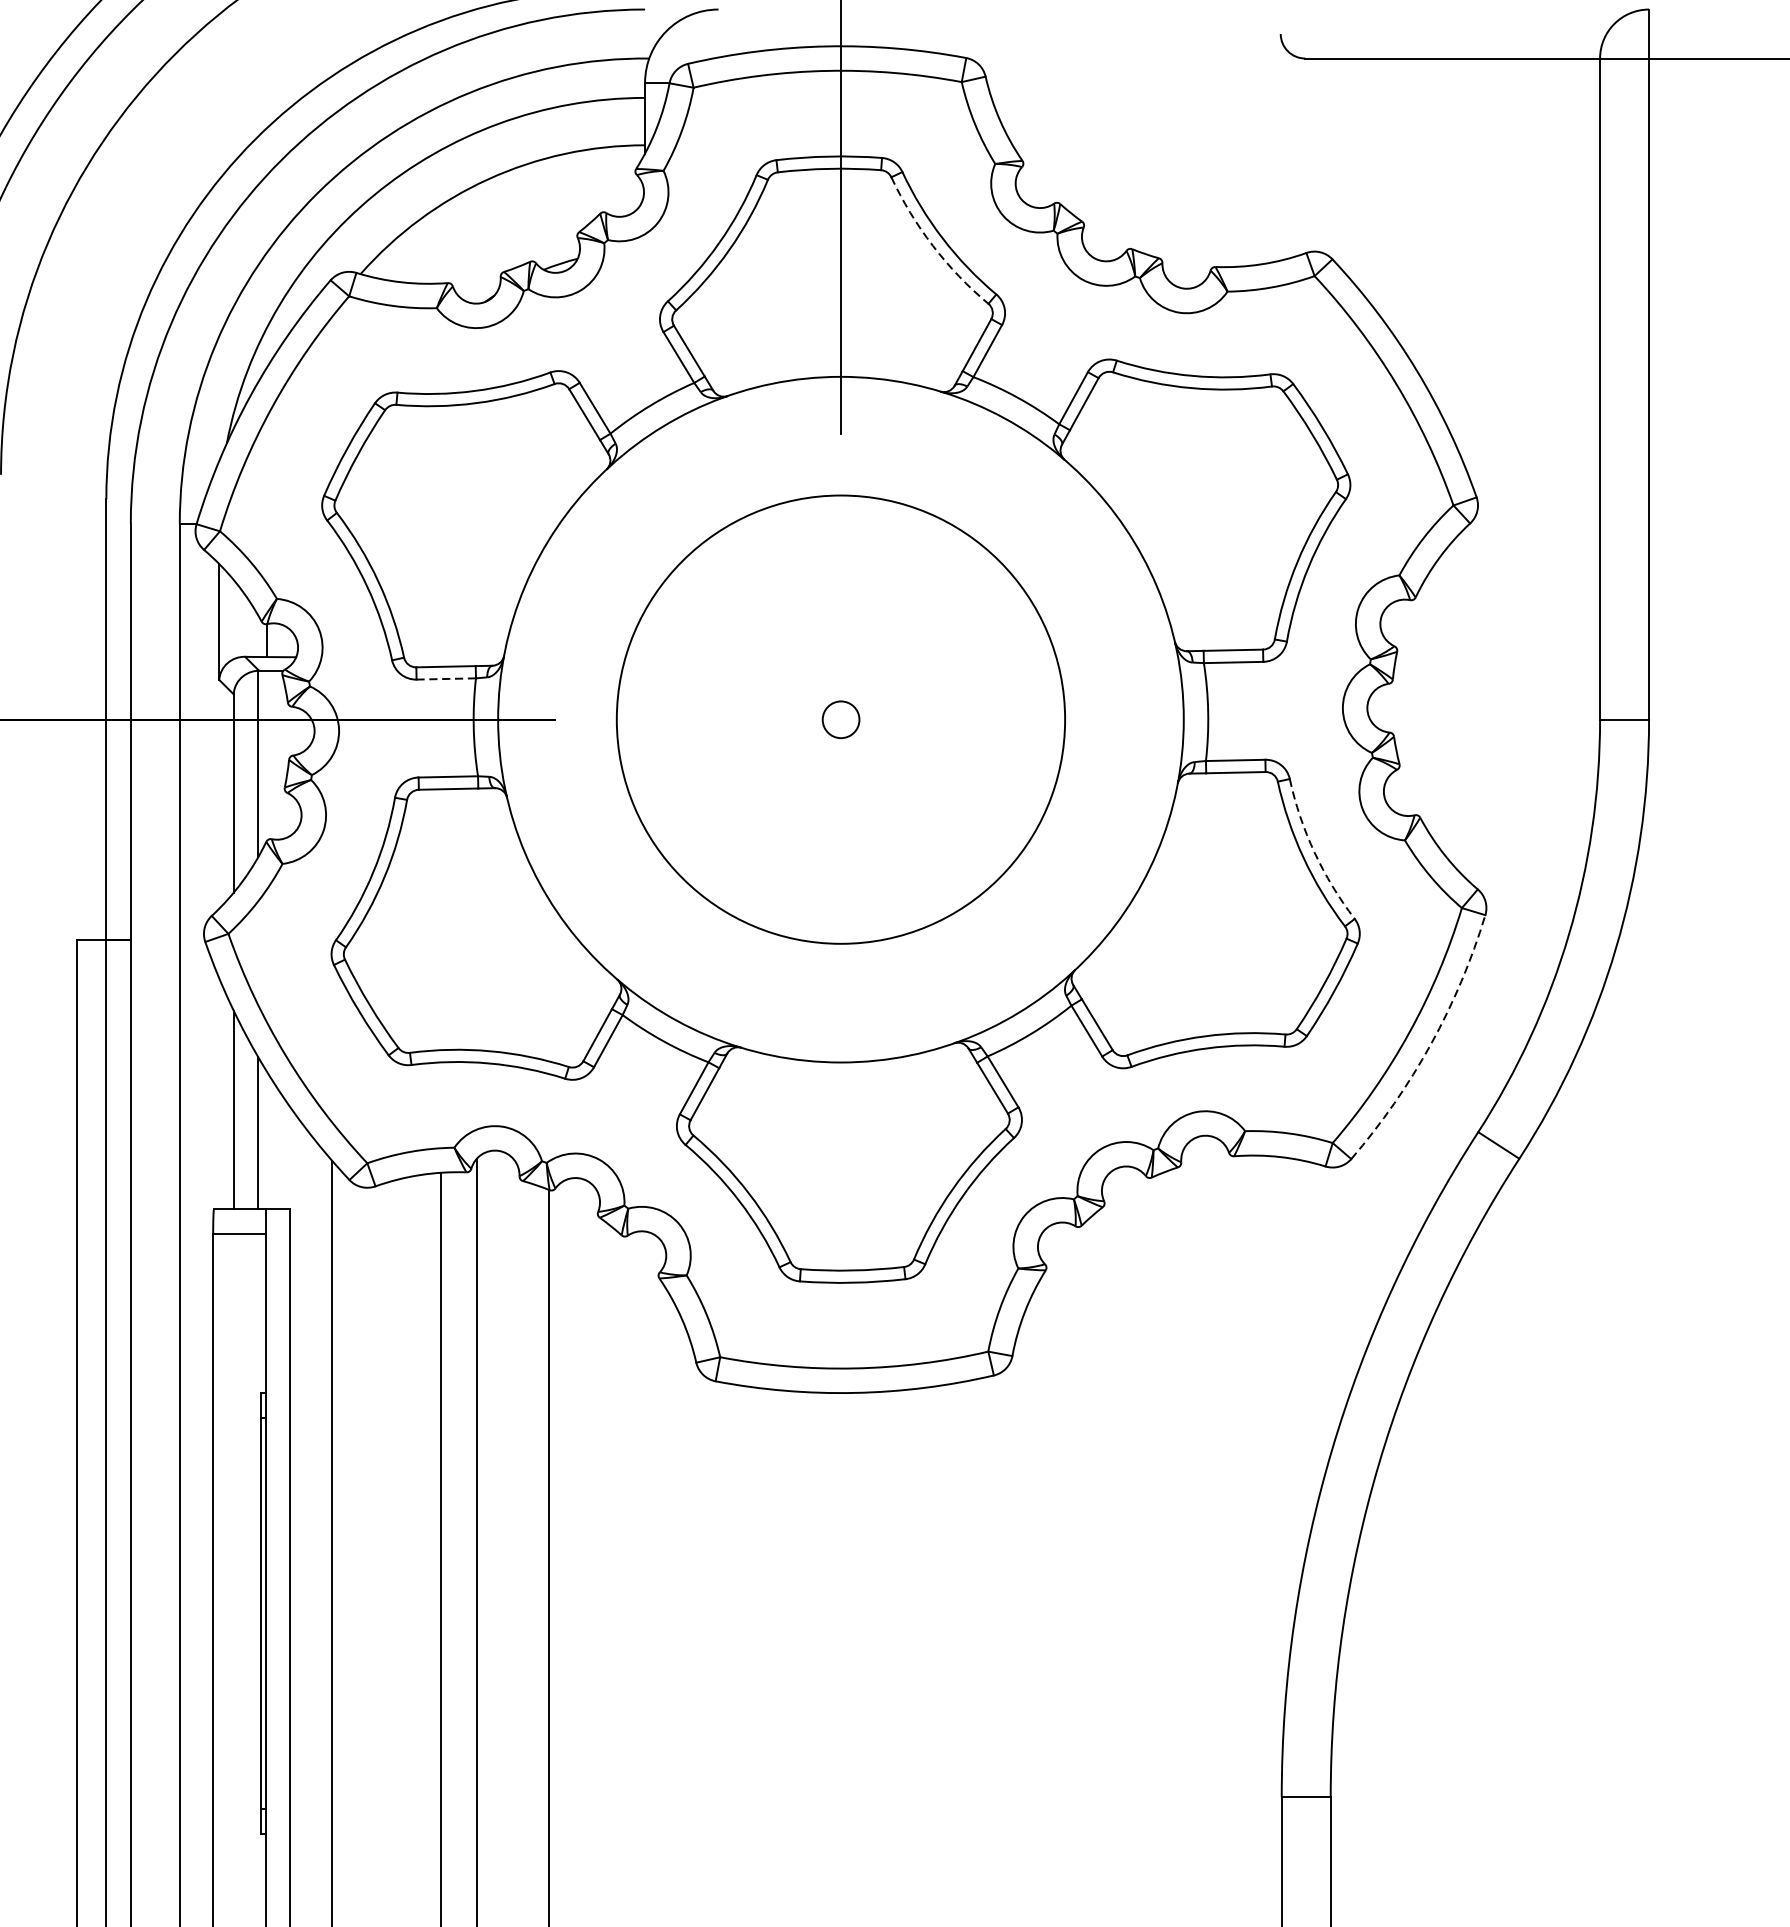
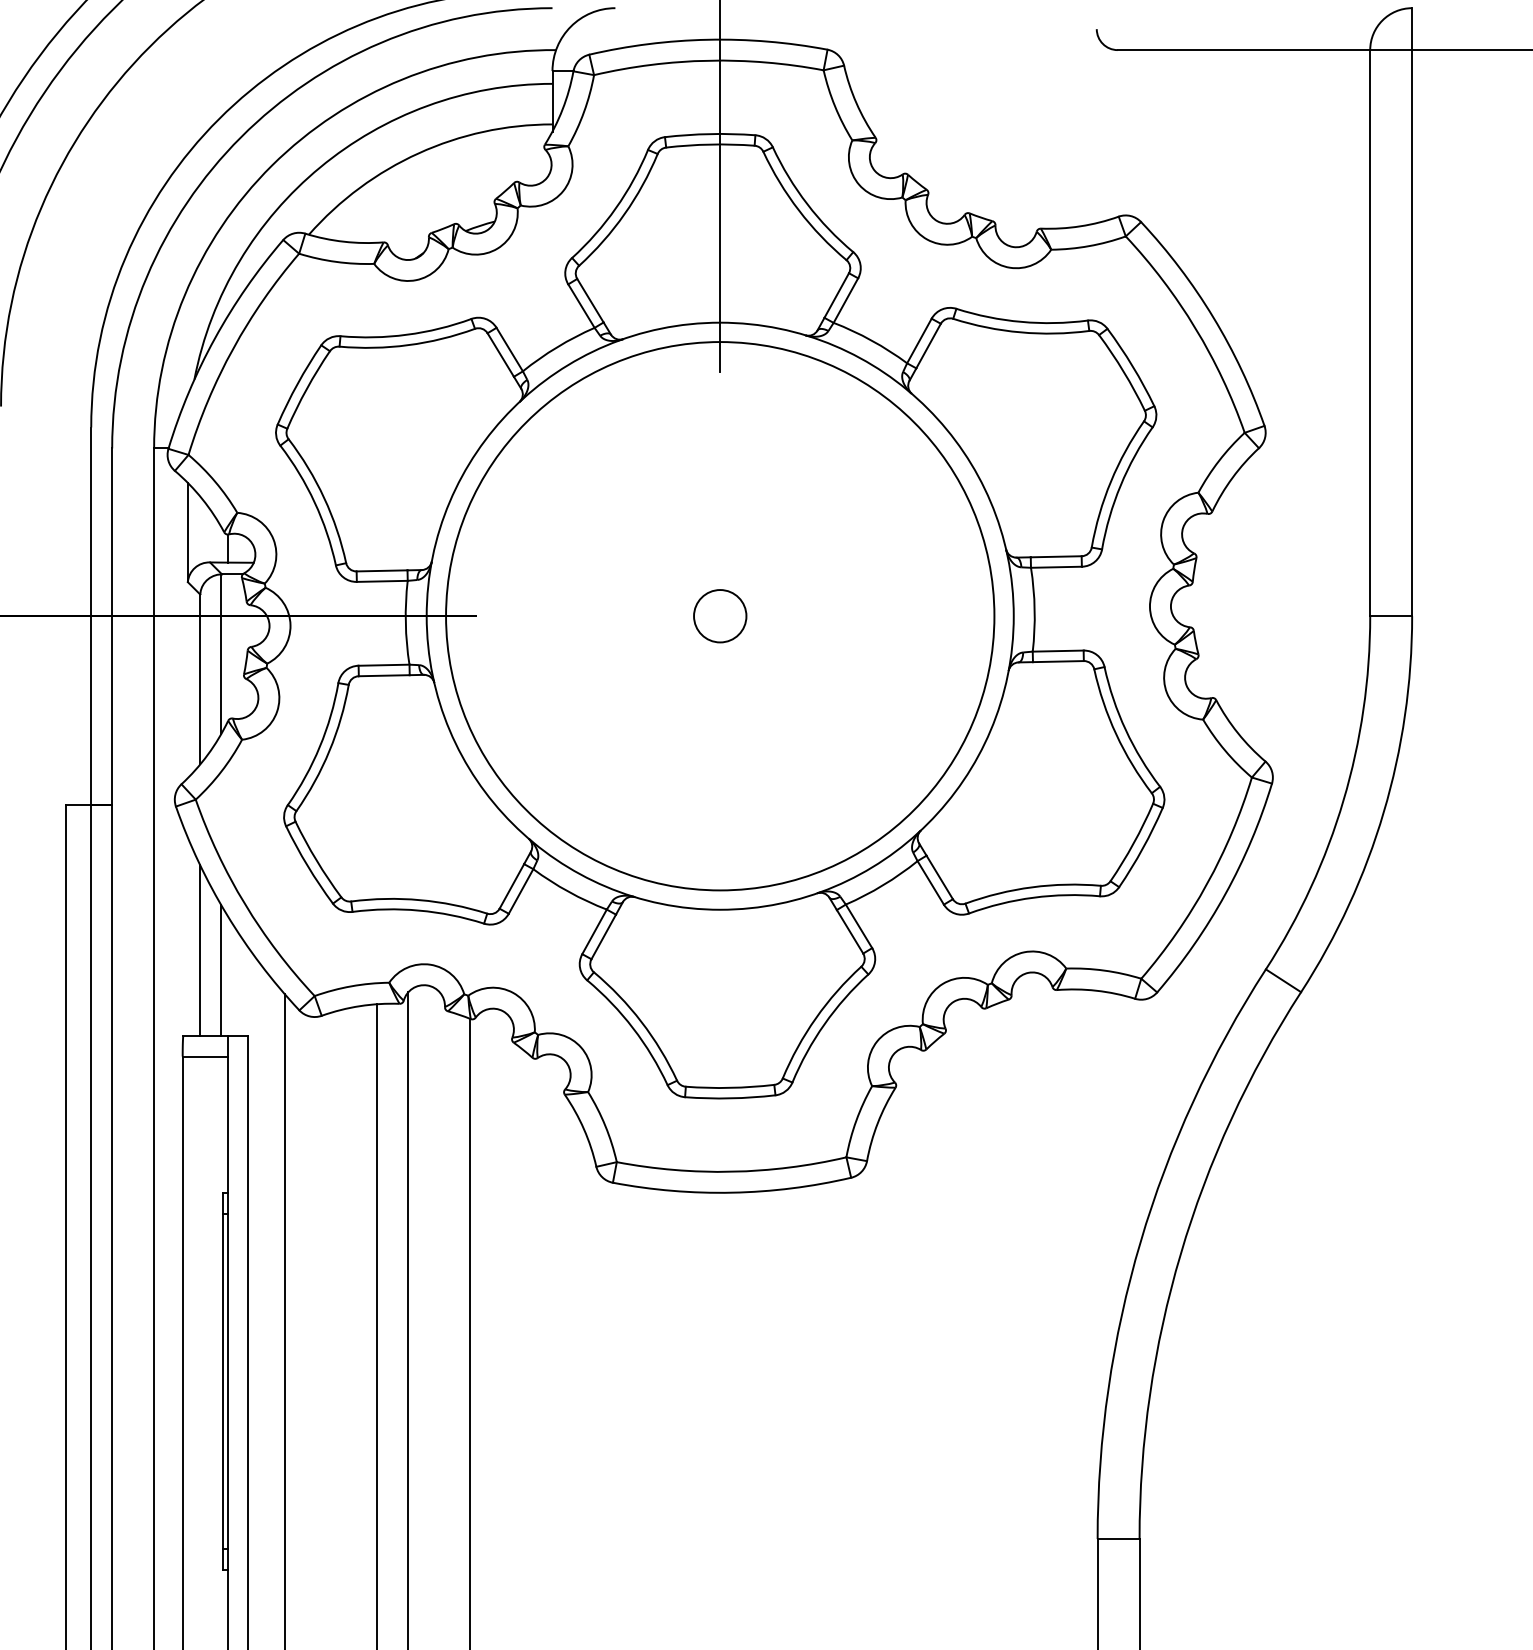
arc: (933, 245) -> (799, 210), dashed -> solid
line: (445, 679) -> (381, 581), dashed -> solid
circle: (841, 719) -> (720, 616), size x1.43
circle: (841, 719) -> (720, 616), size x1.67
arc: (1314, 853) -> (1125, 730), dashed -> solid
arc: (1431, 1044) -> (1225, 894), dashed -> solid

